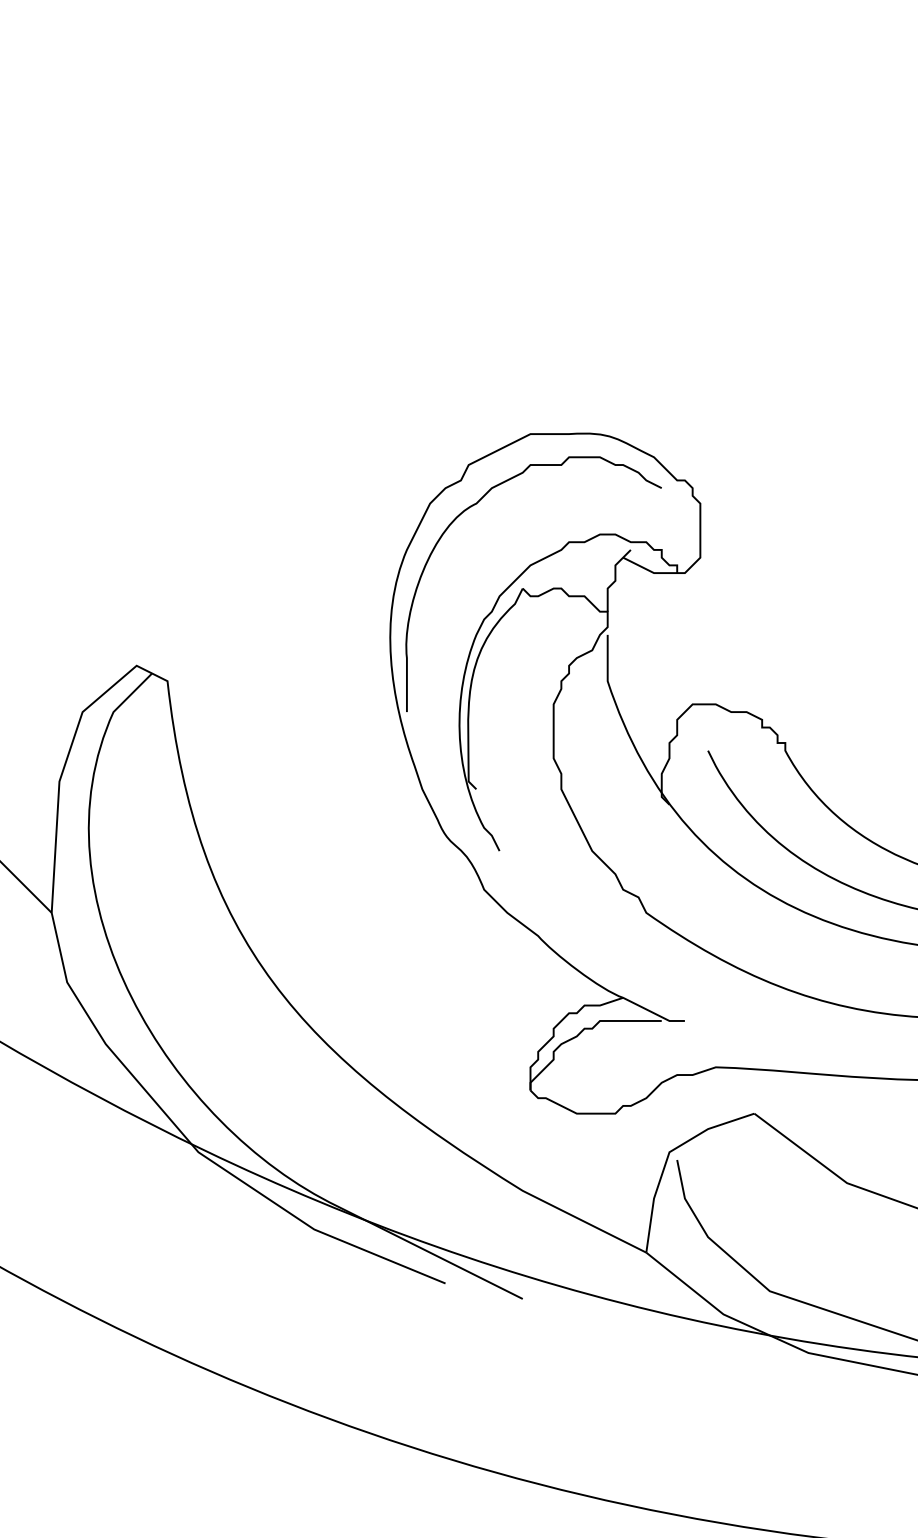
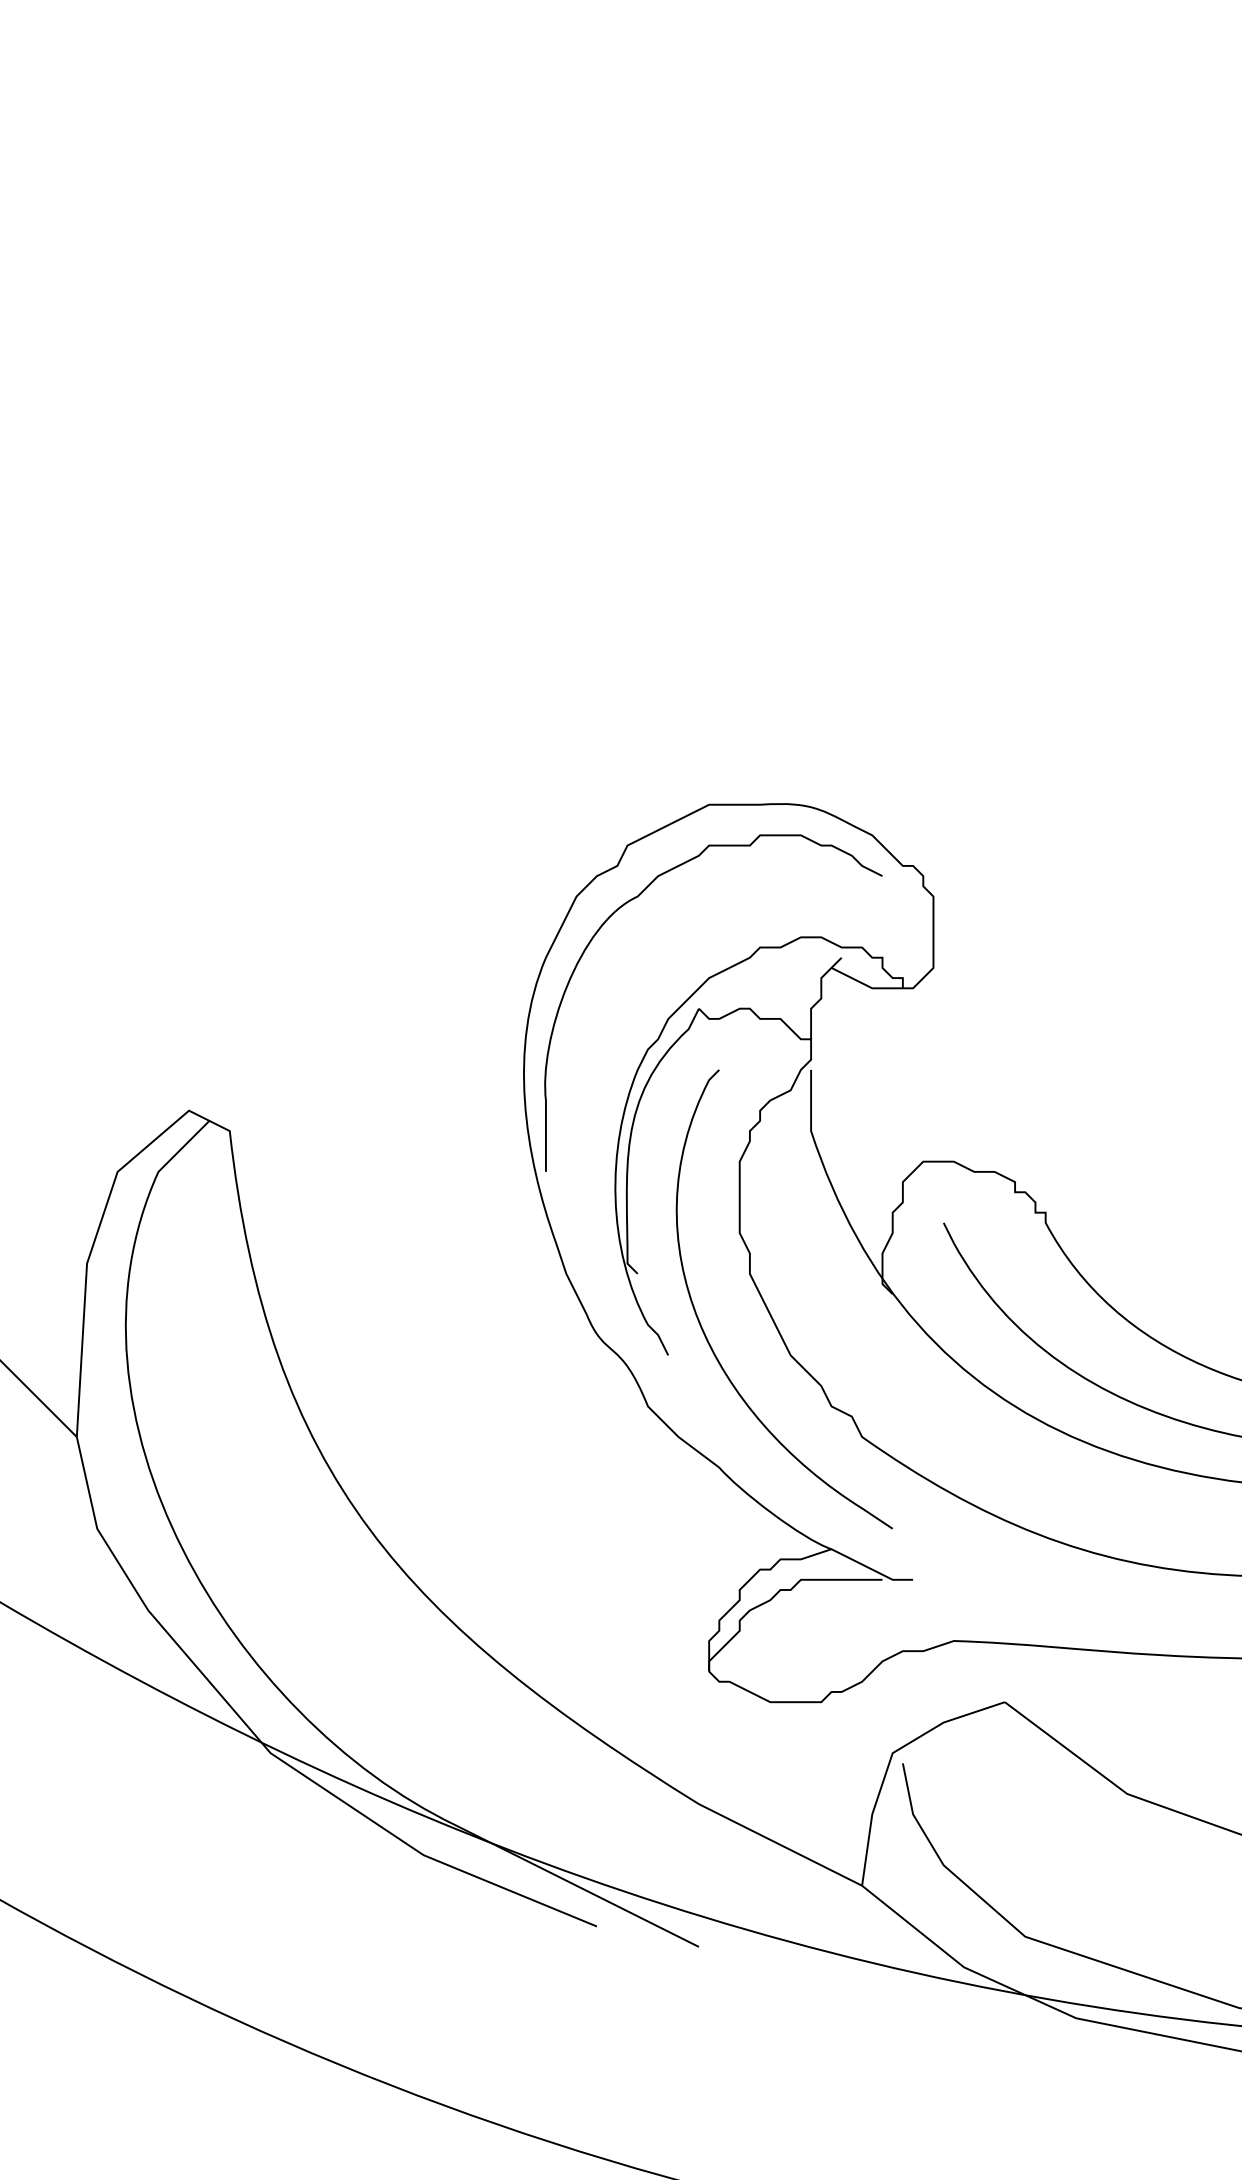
curve: (529, 837) -> (707, 1337), added

